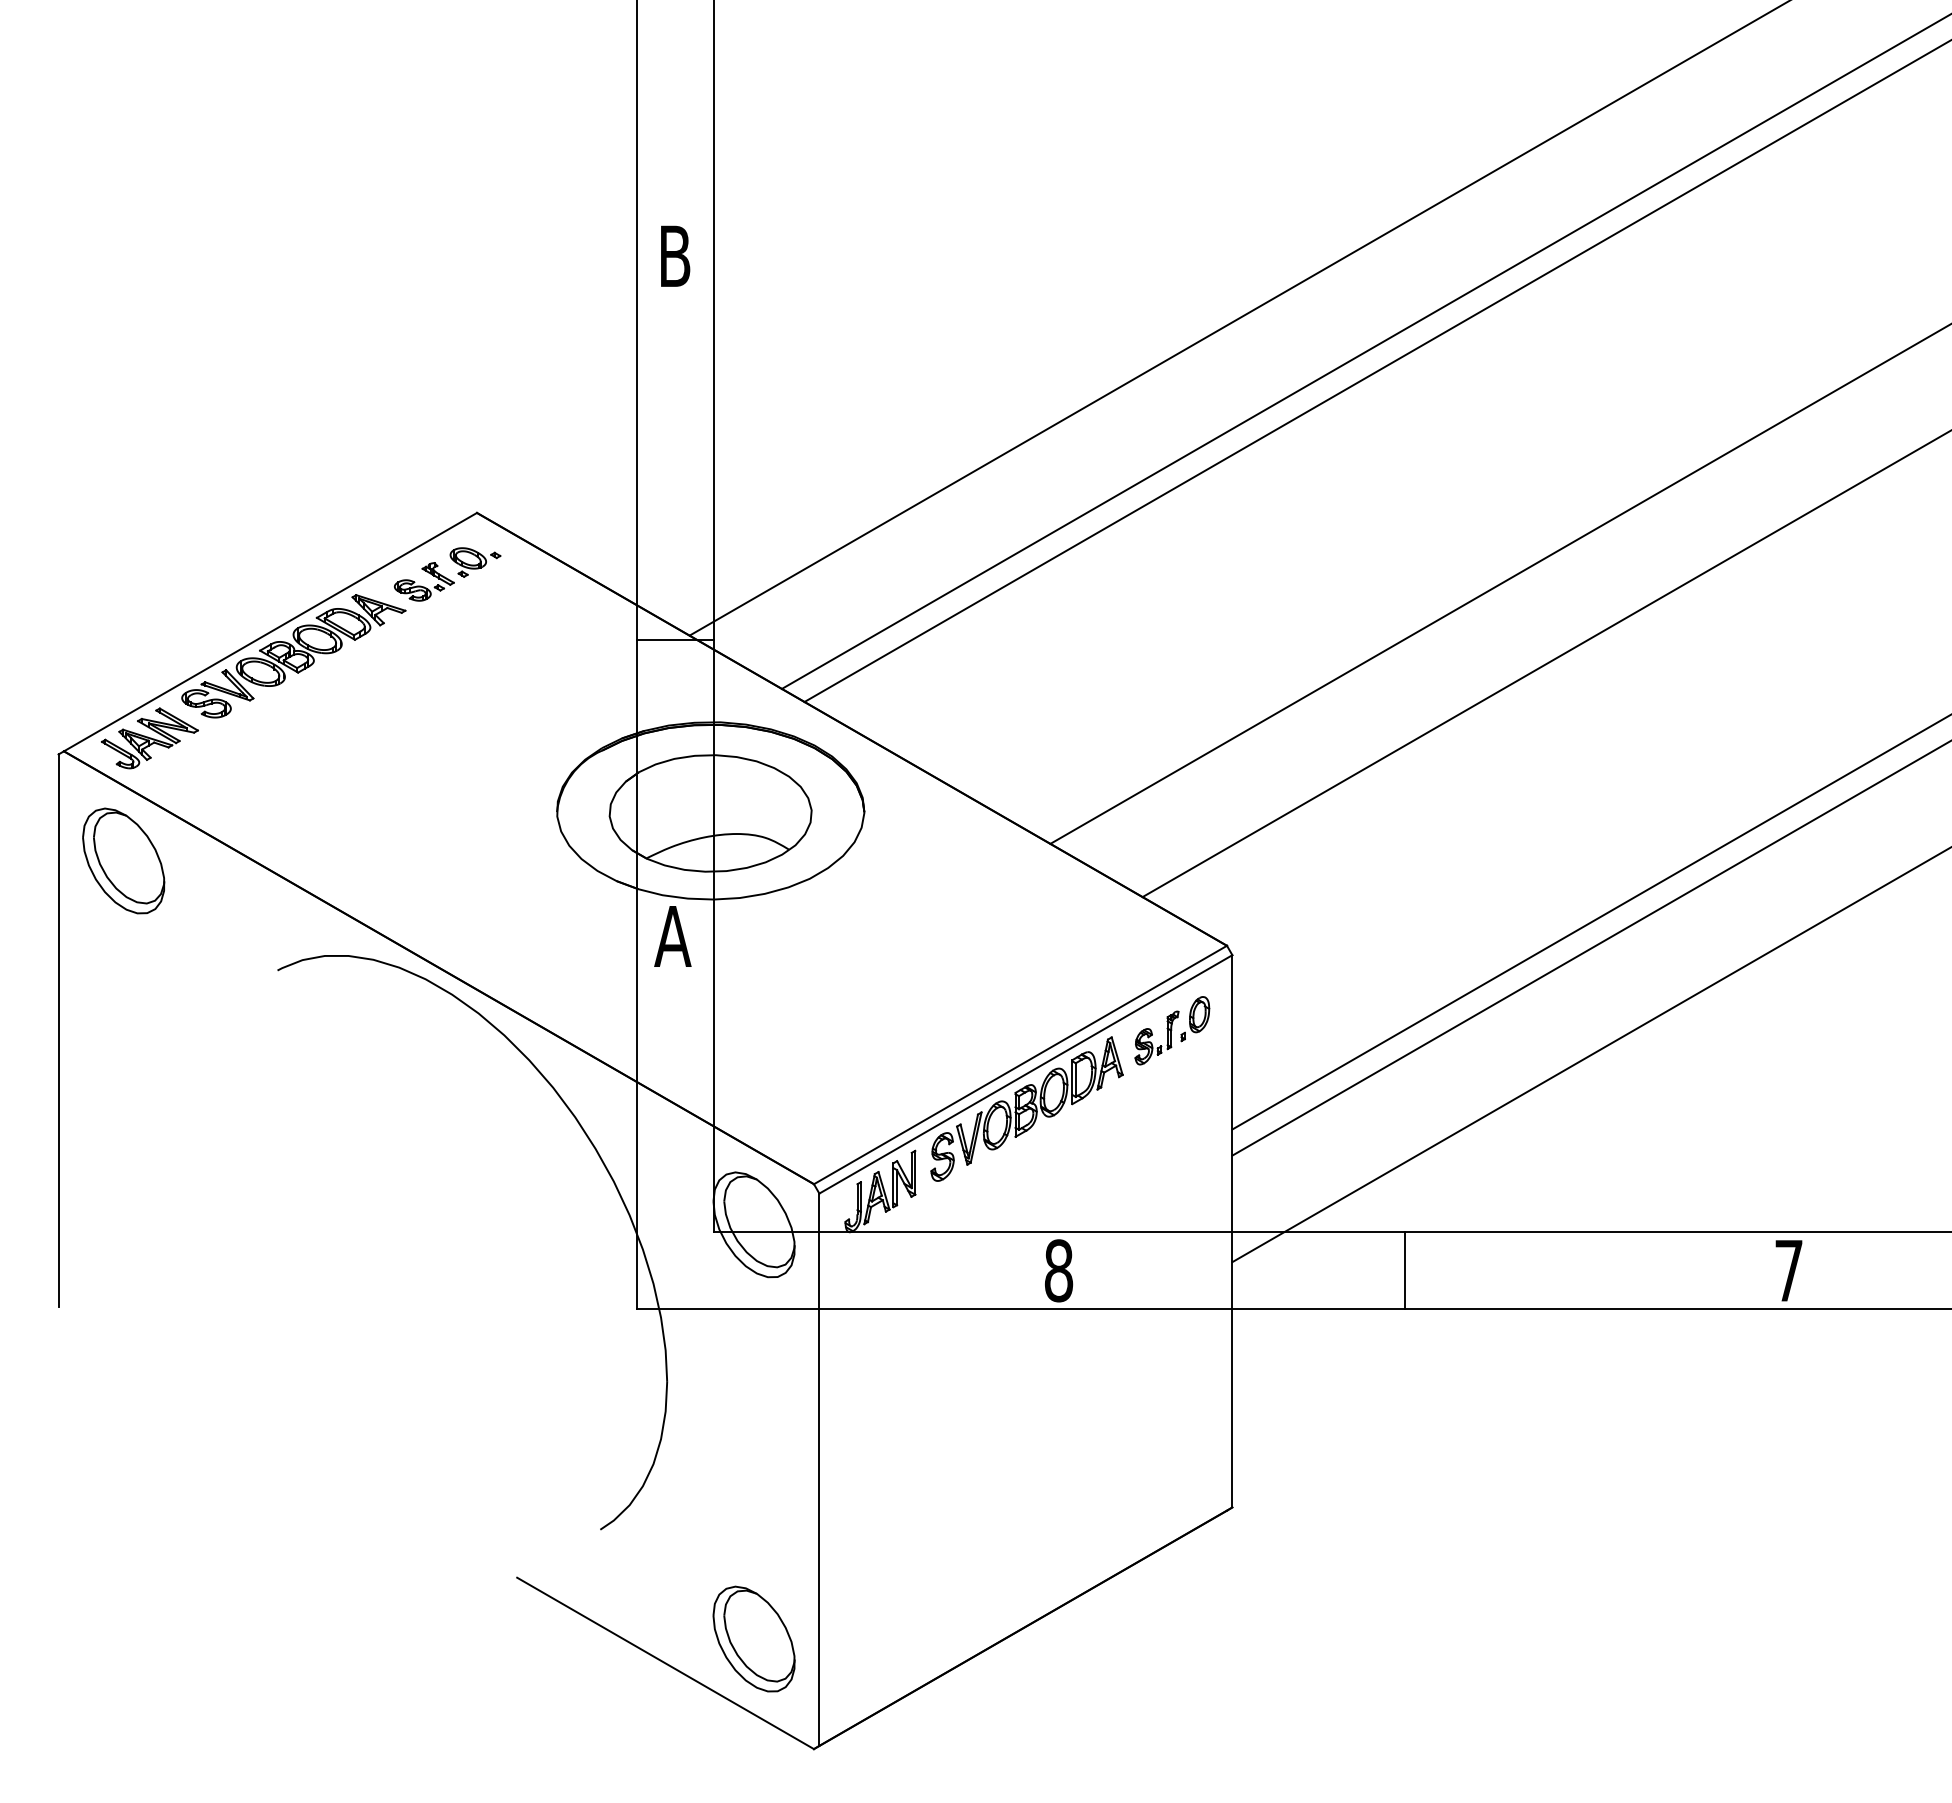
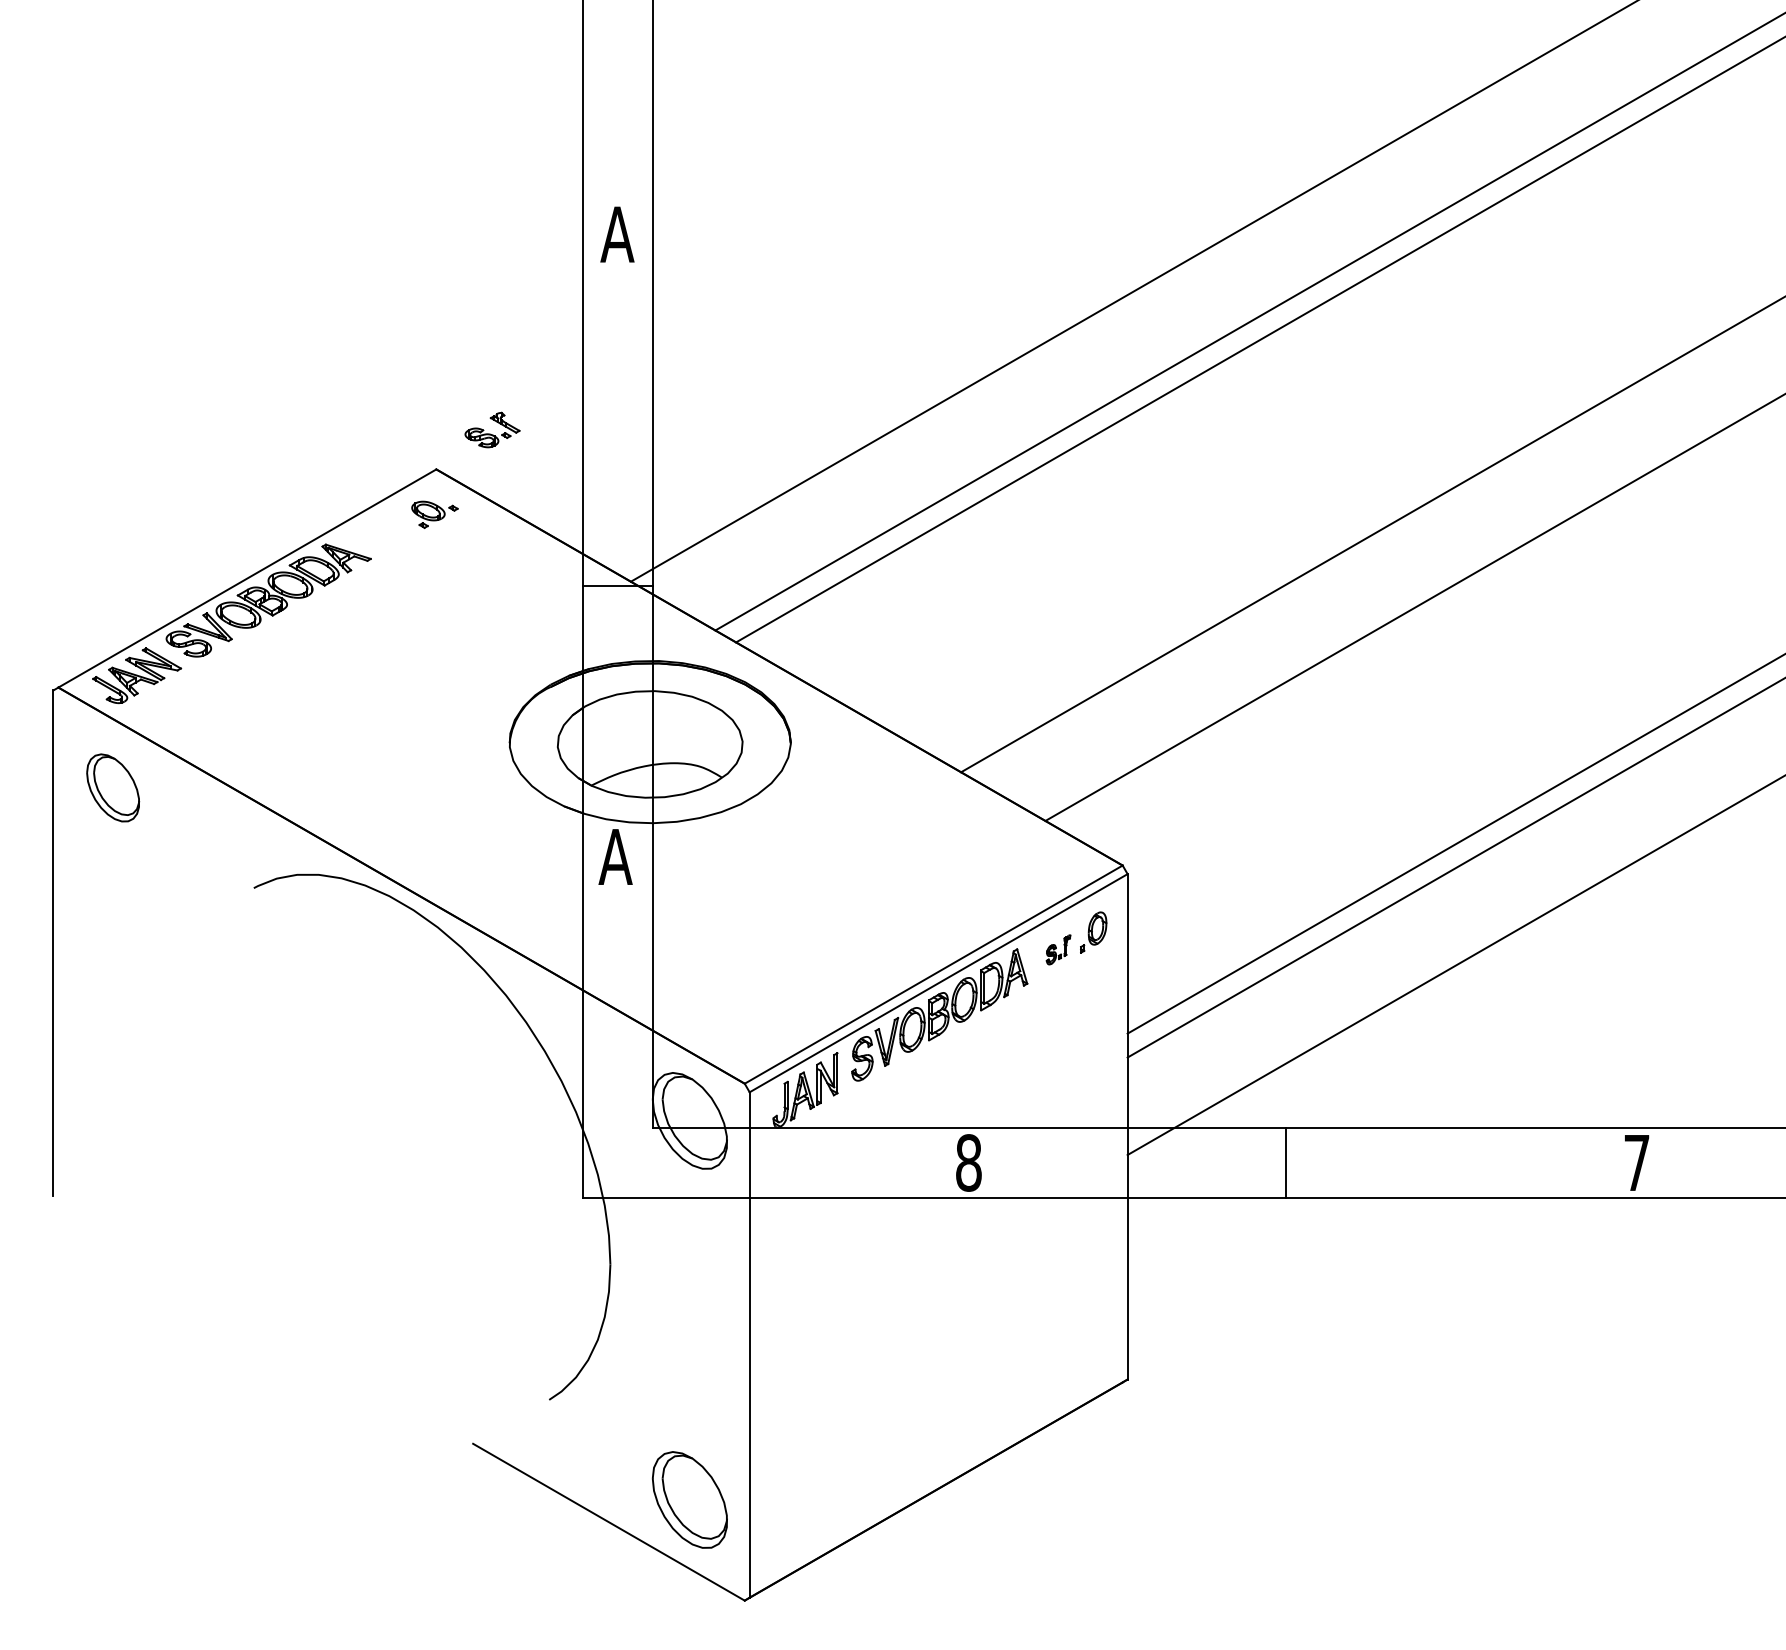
text: (674, 255) -> (617, 233), B -> A
part: (423, 581) -> (491, 429), moved
part: (123, 860) -> (112, 787), size x0.7
part: (1156, 1037) -> (1058, 949), size x0.6

